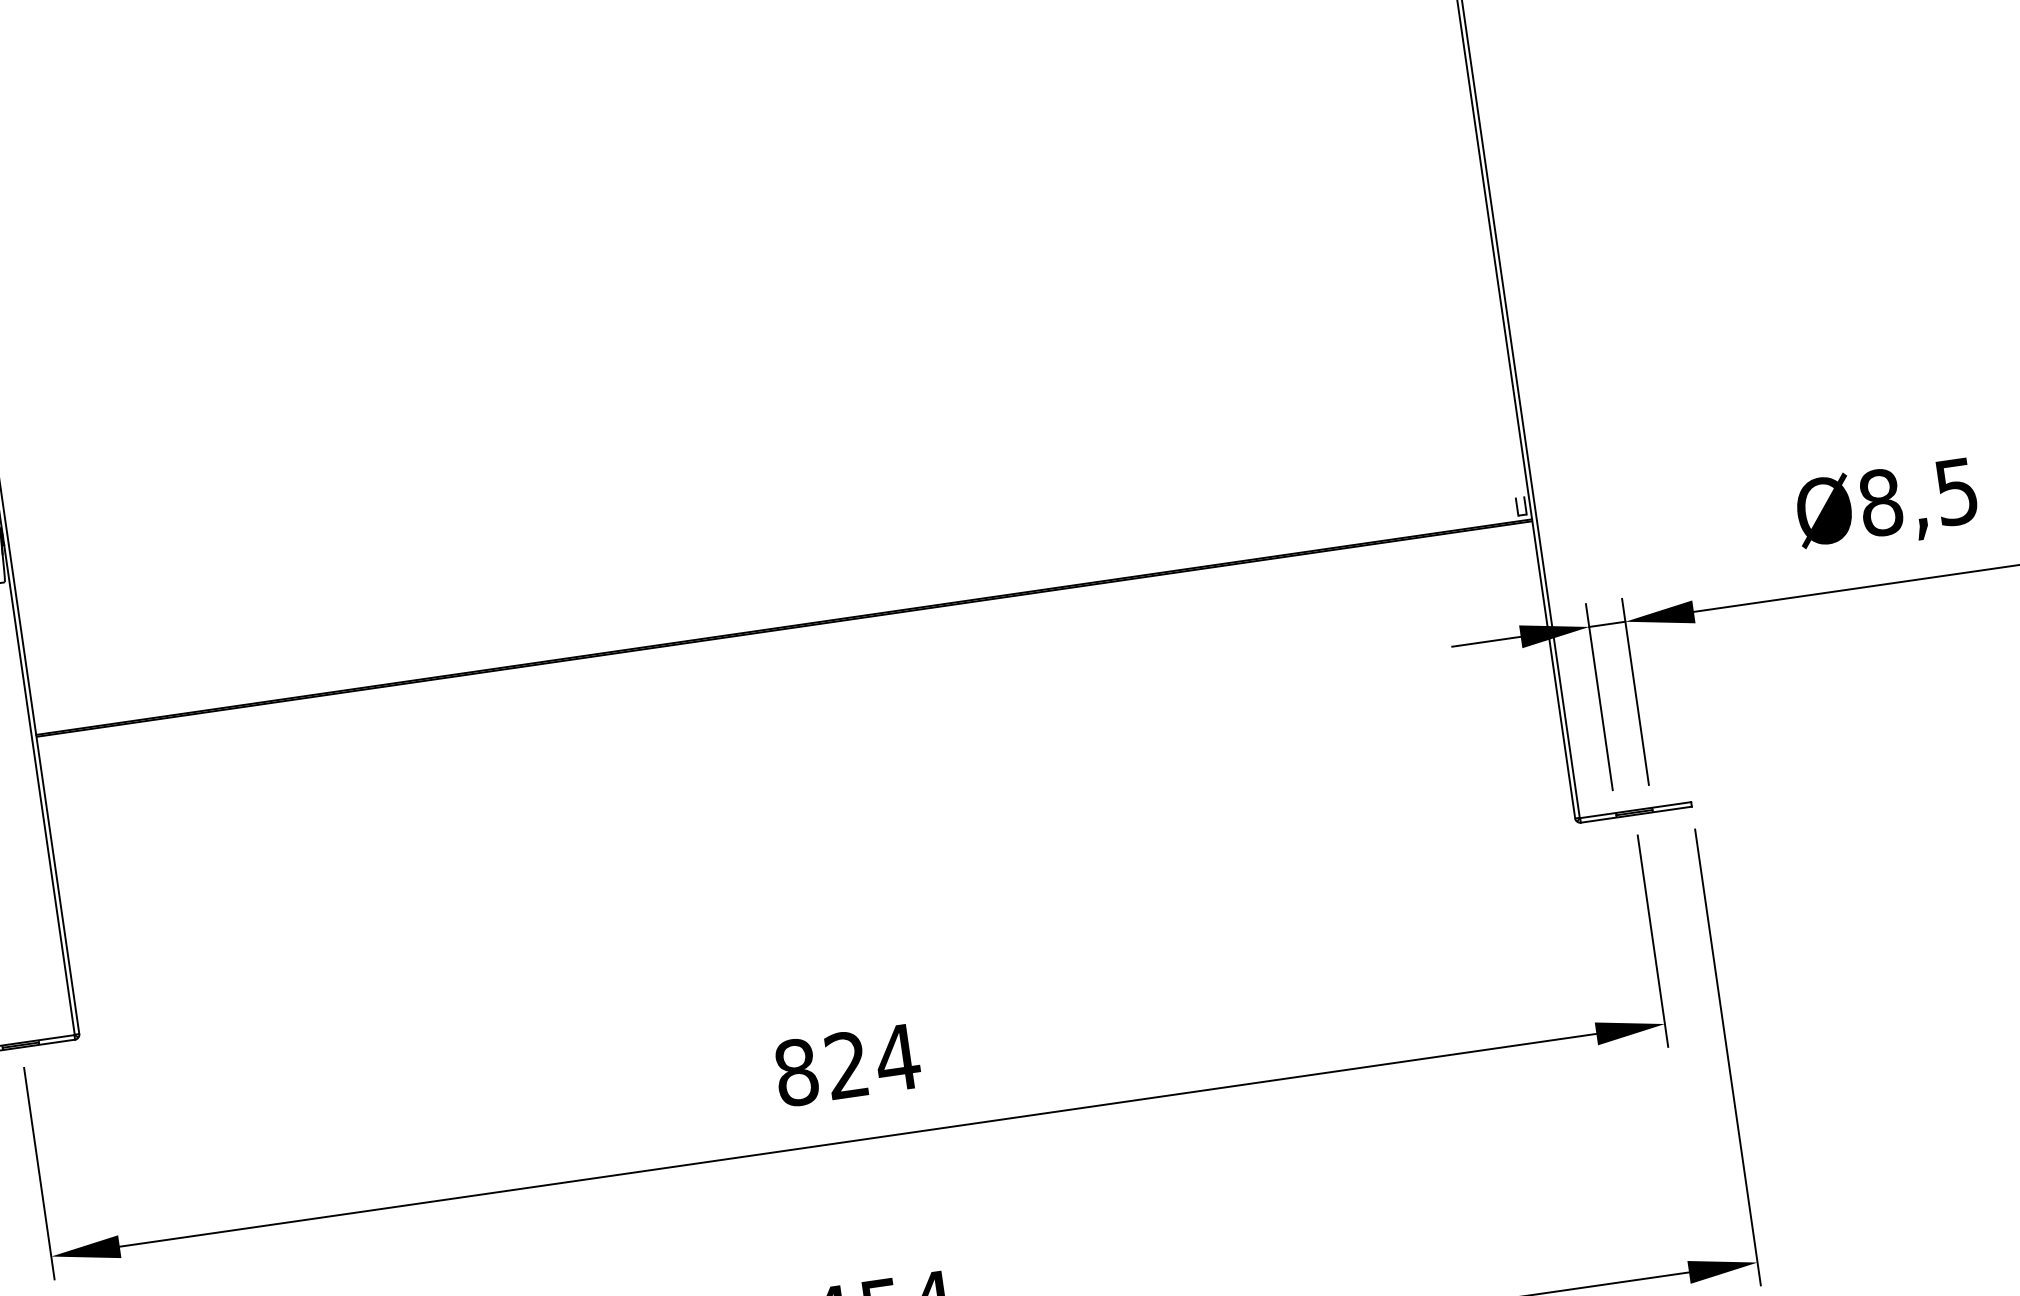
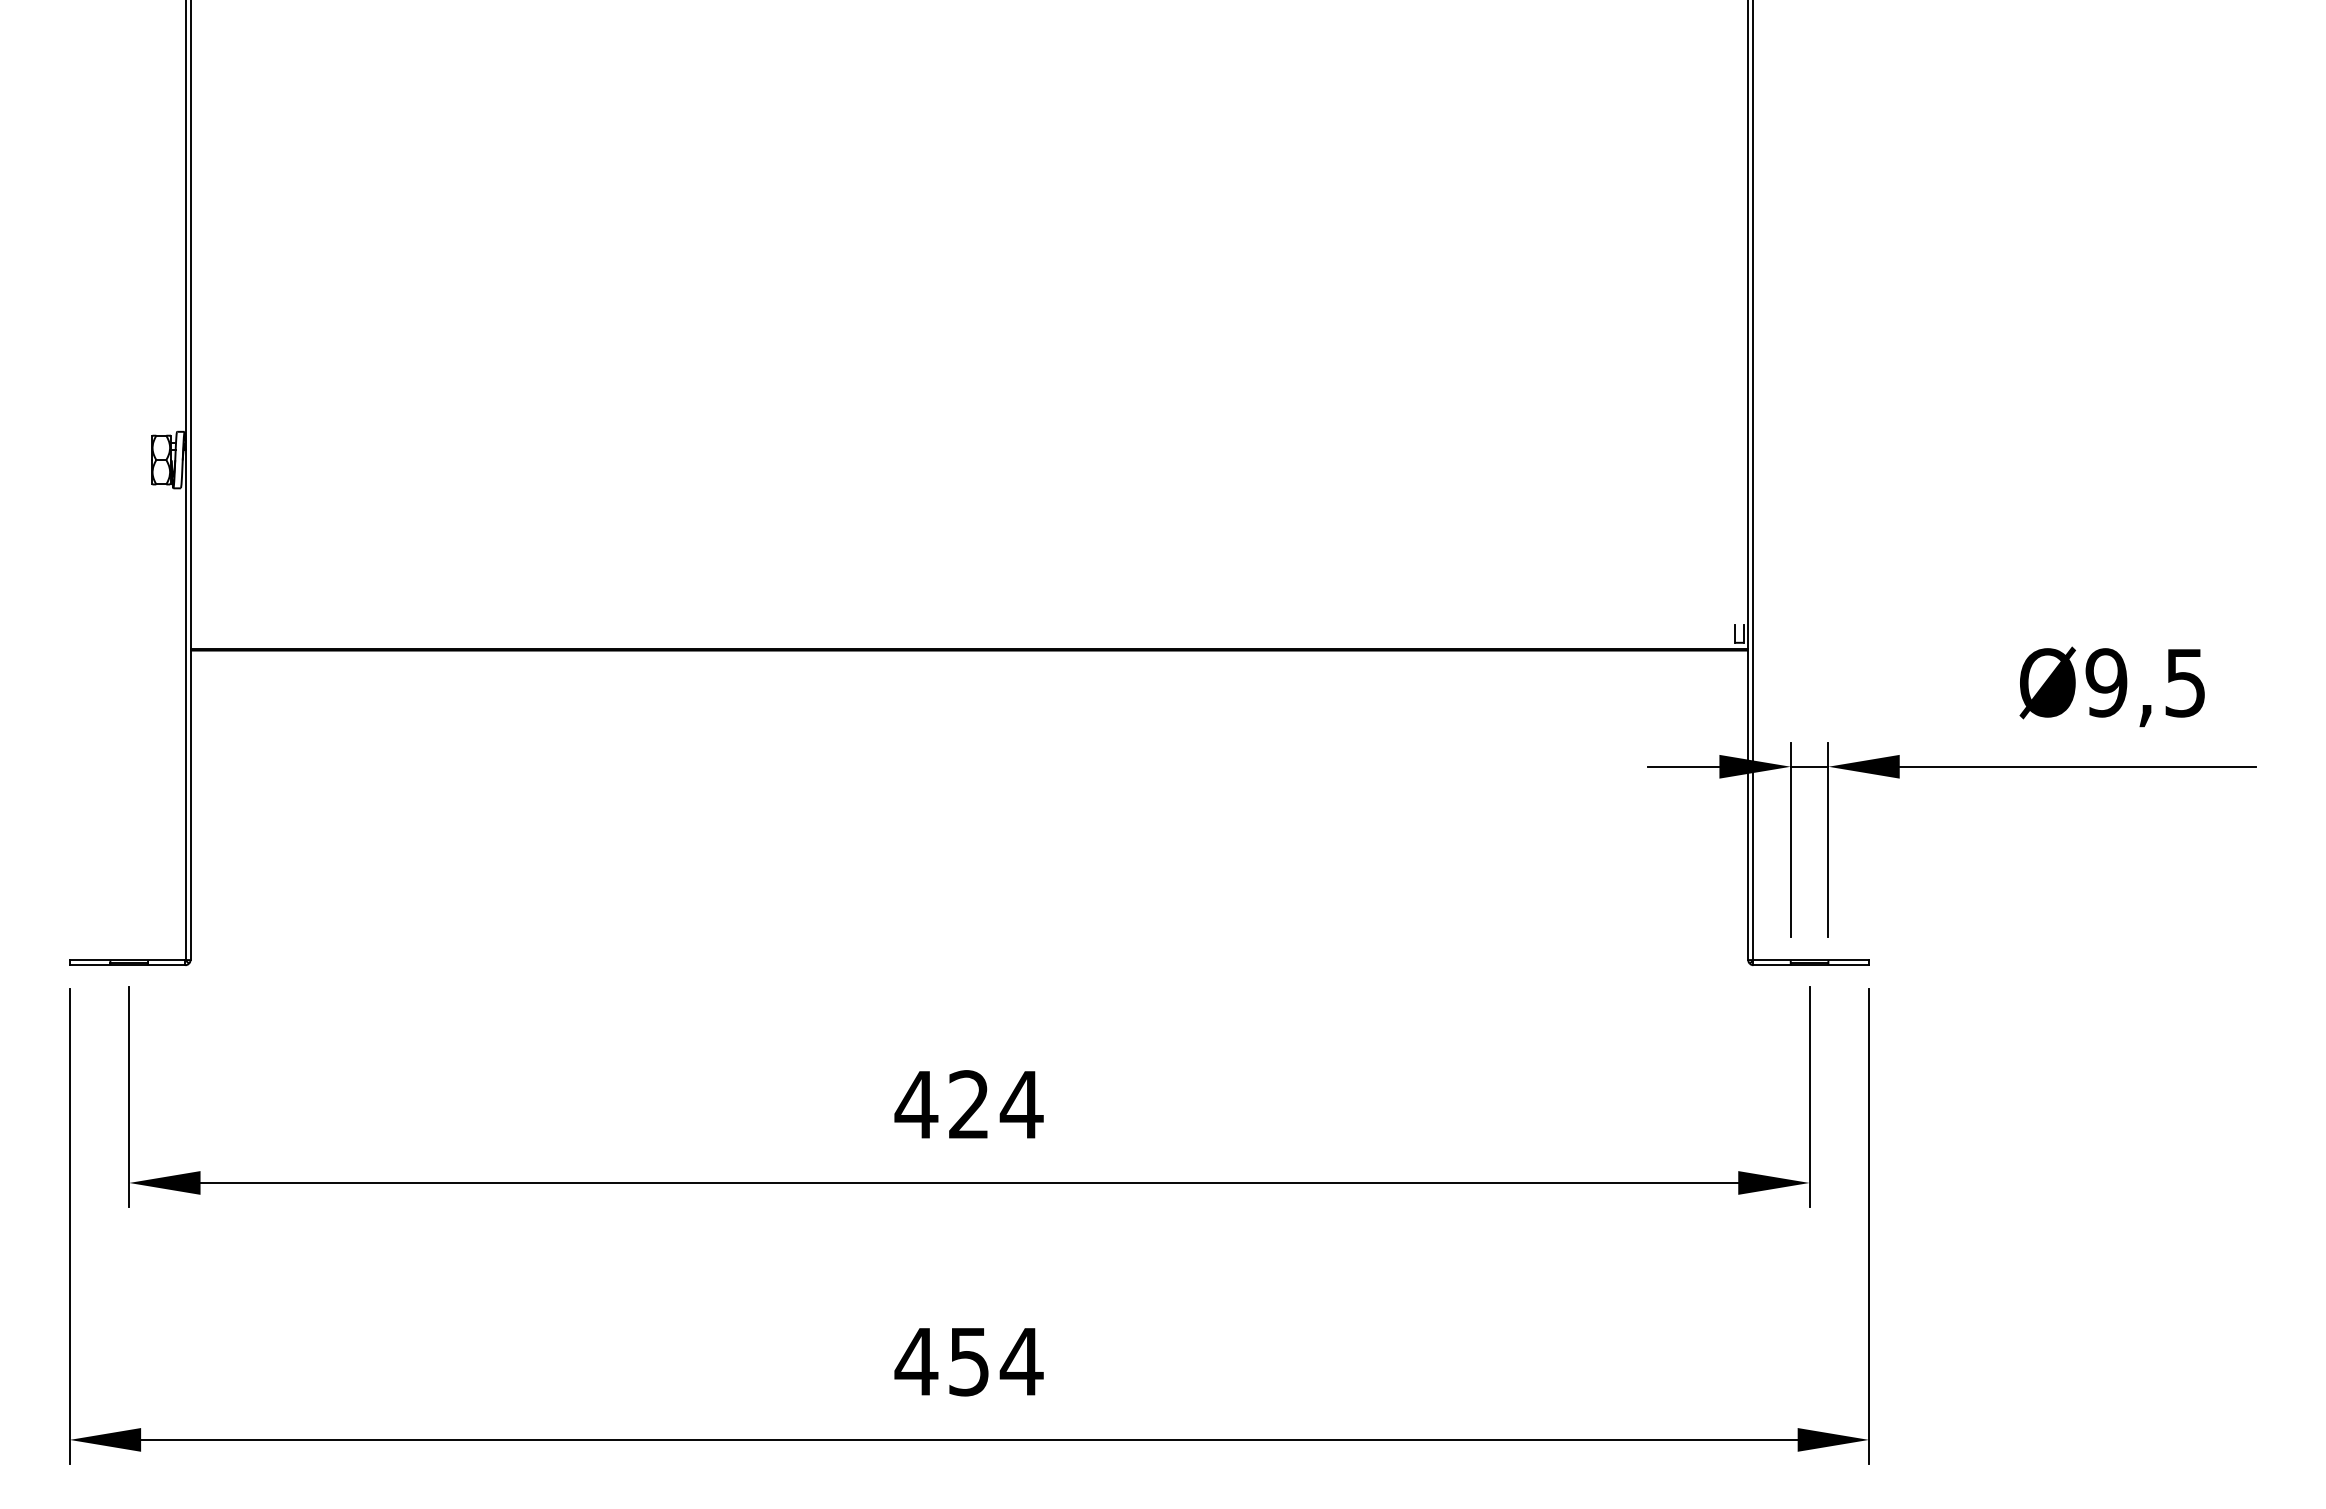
text: (1880, 502) -> (2106, 682), Ø8,5 -> Ø9,5
text: (796, 1072) -> (916, 1104), 824 -> 424

